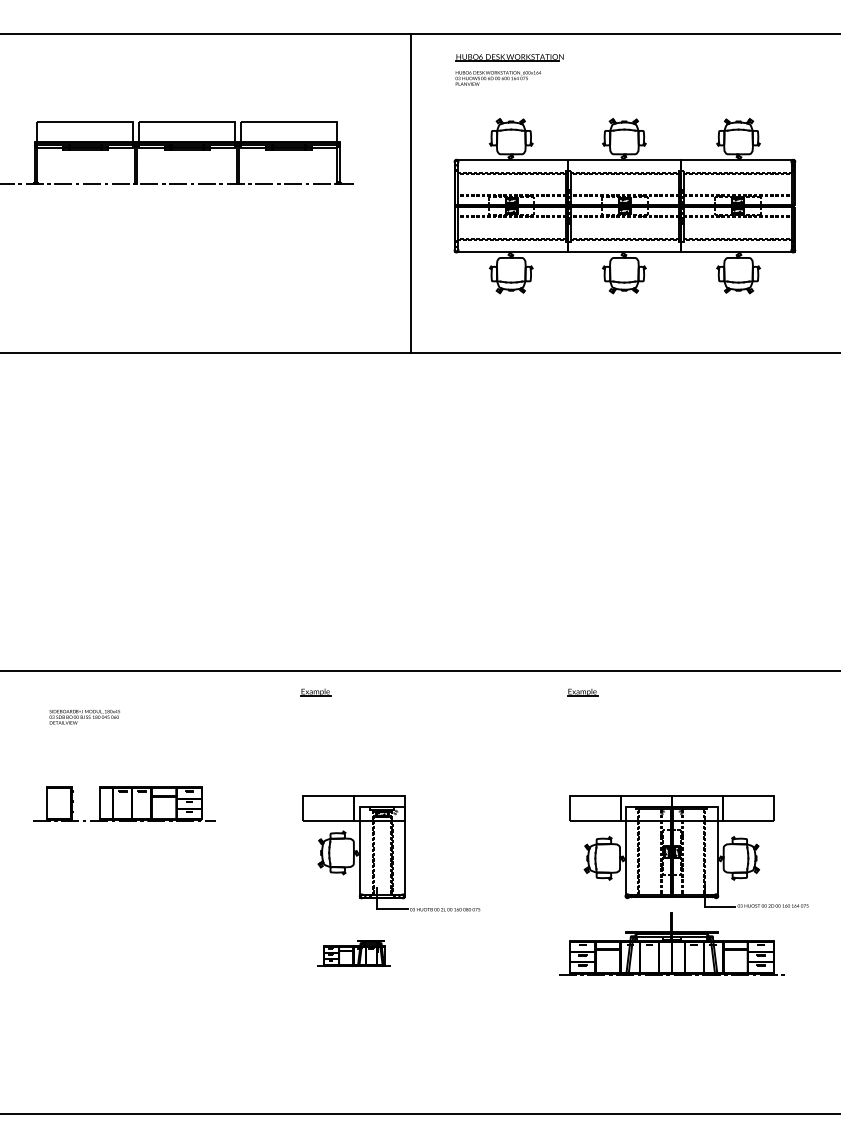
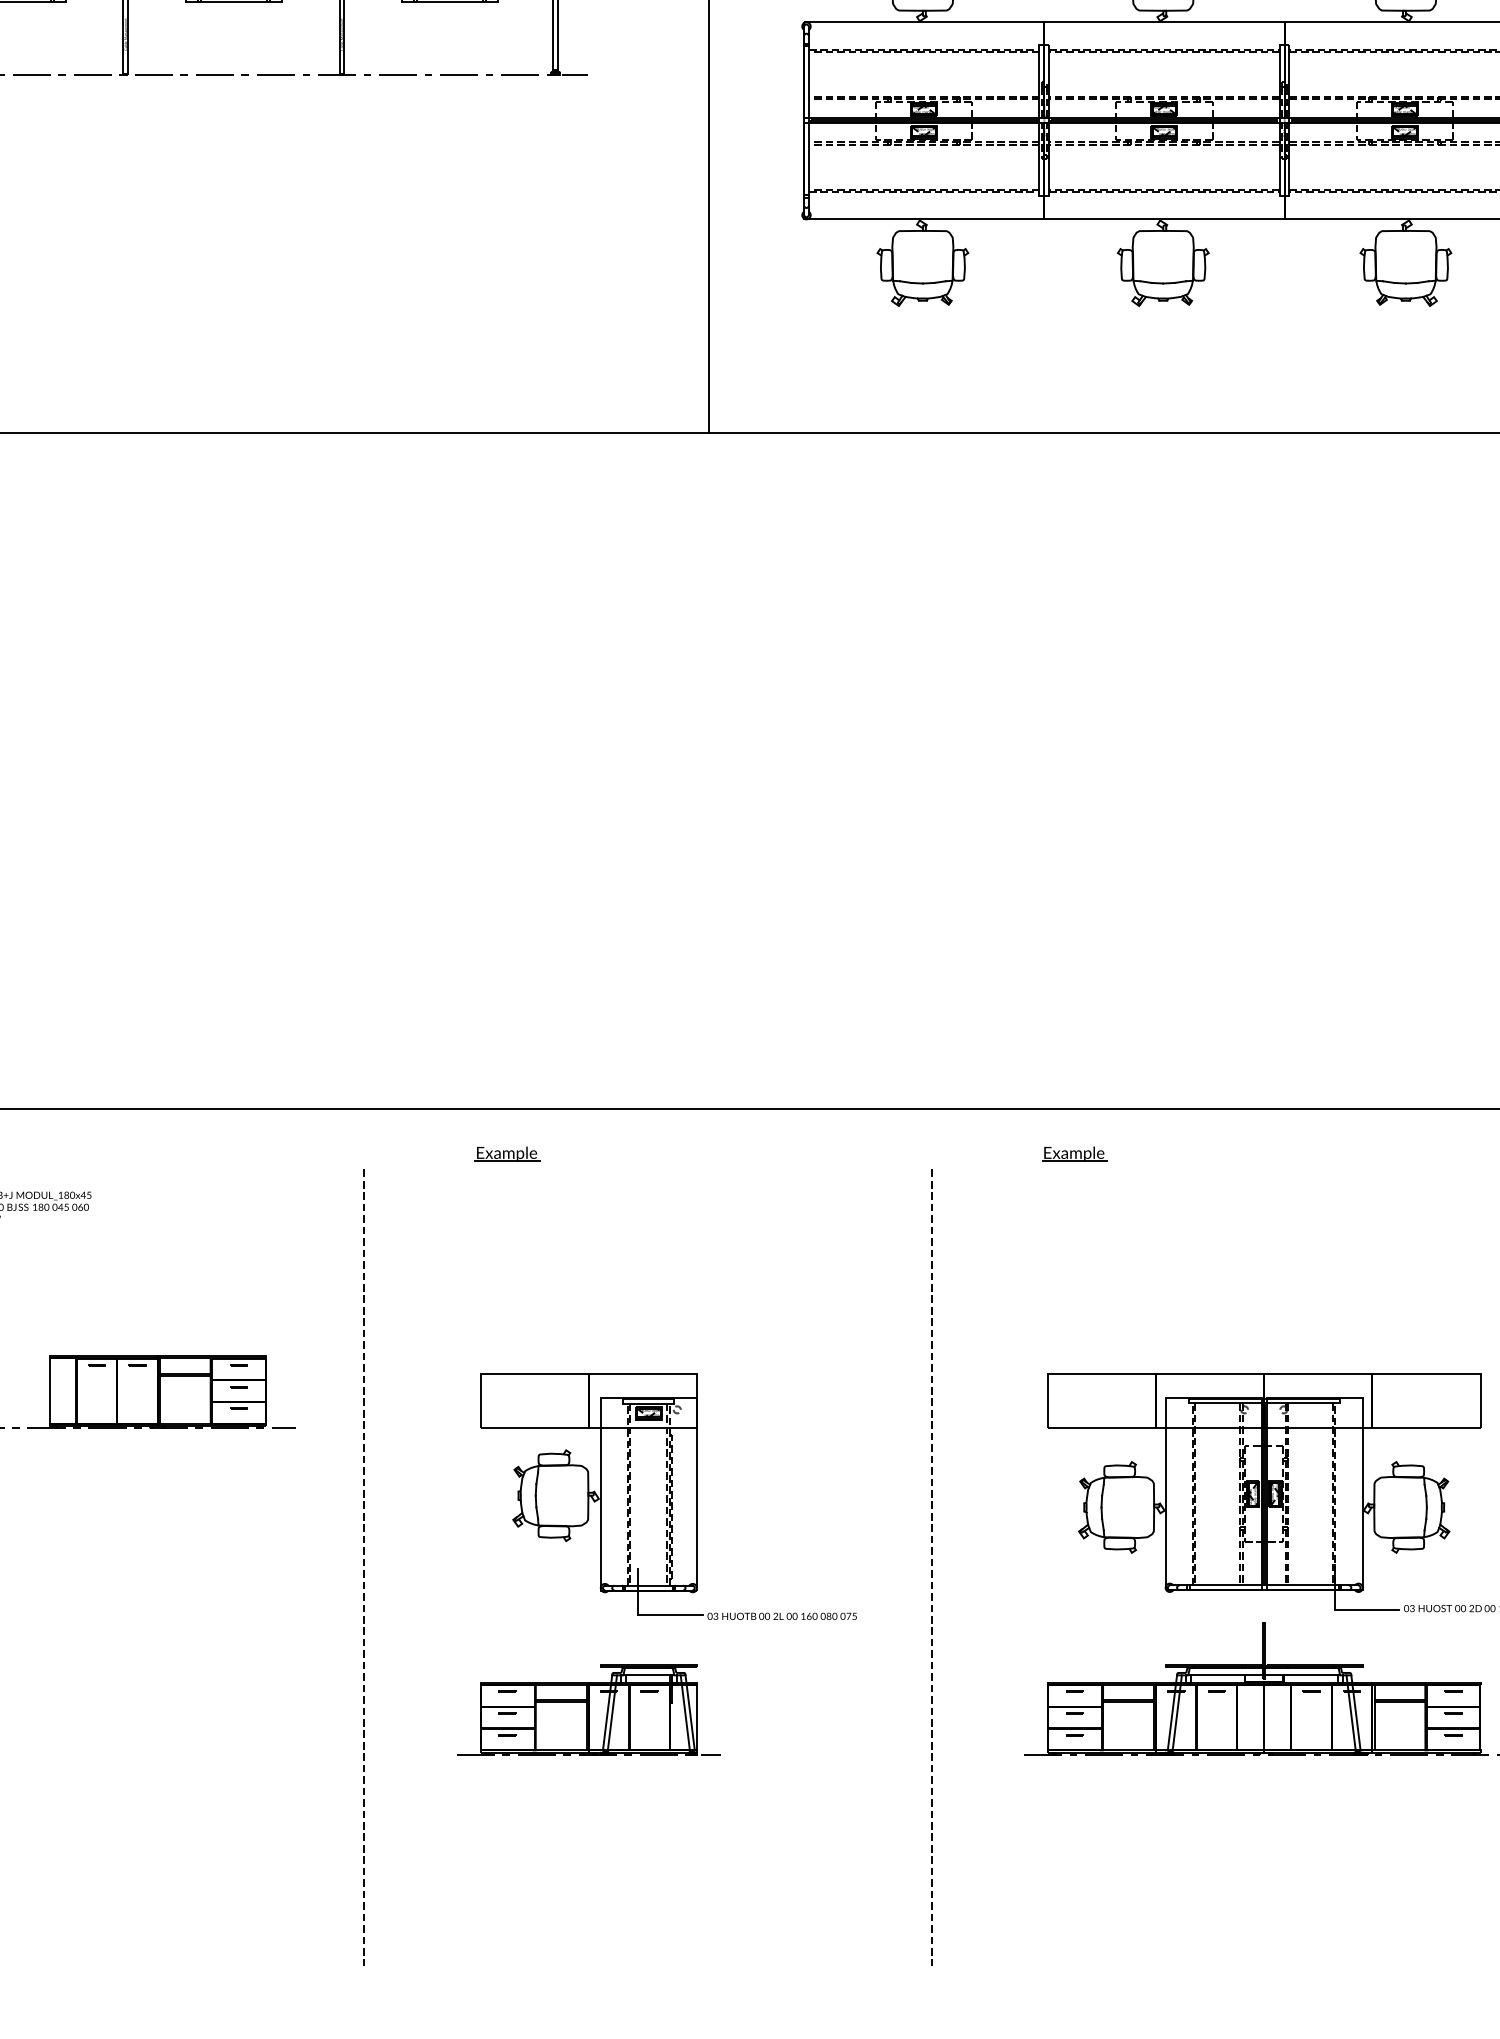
line: (248, 886) -> (364, 1567), added
line: (515, 886) -> (931, 1567), added
part: (353, 953) -> (587, 1709), size x1.67

